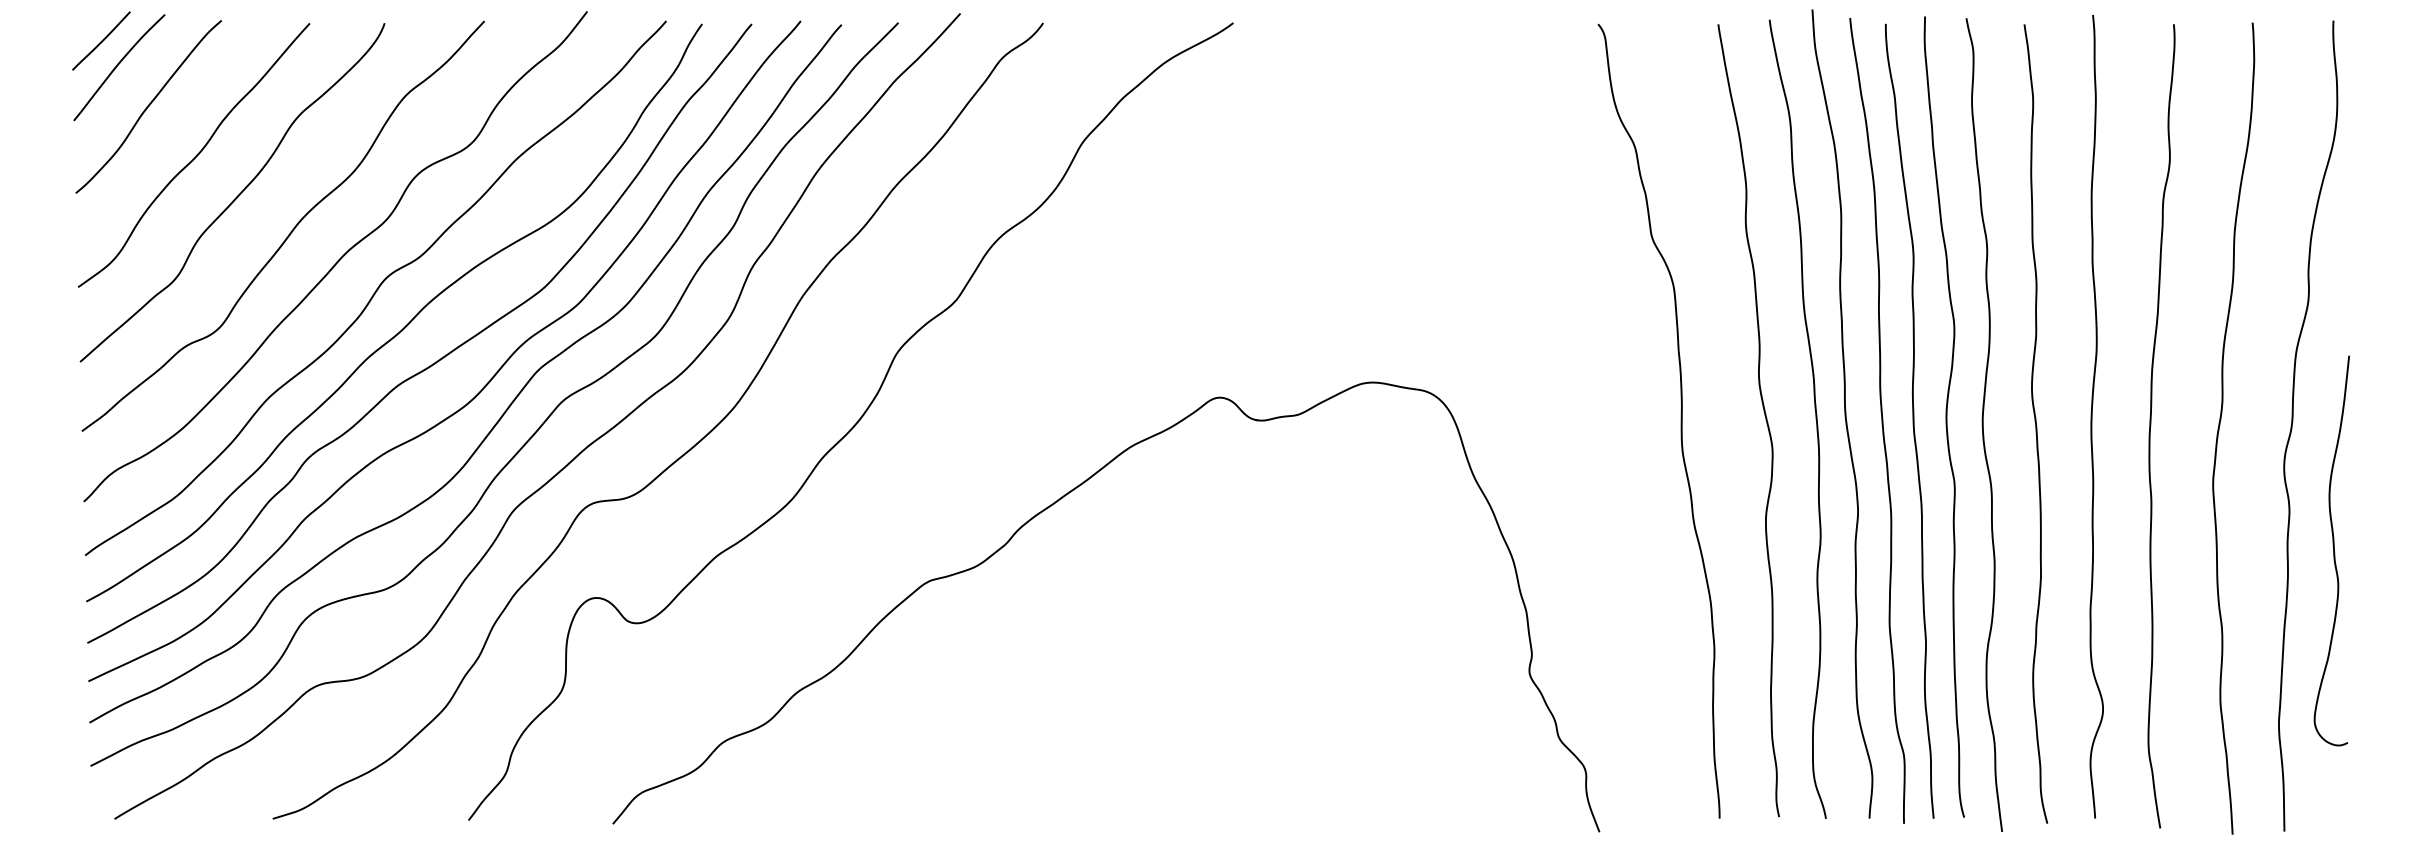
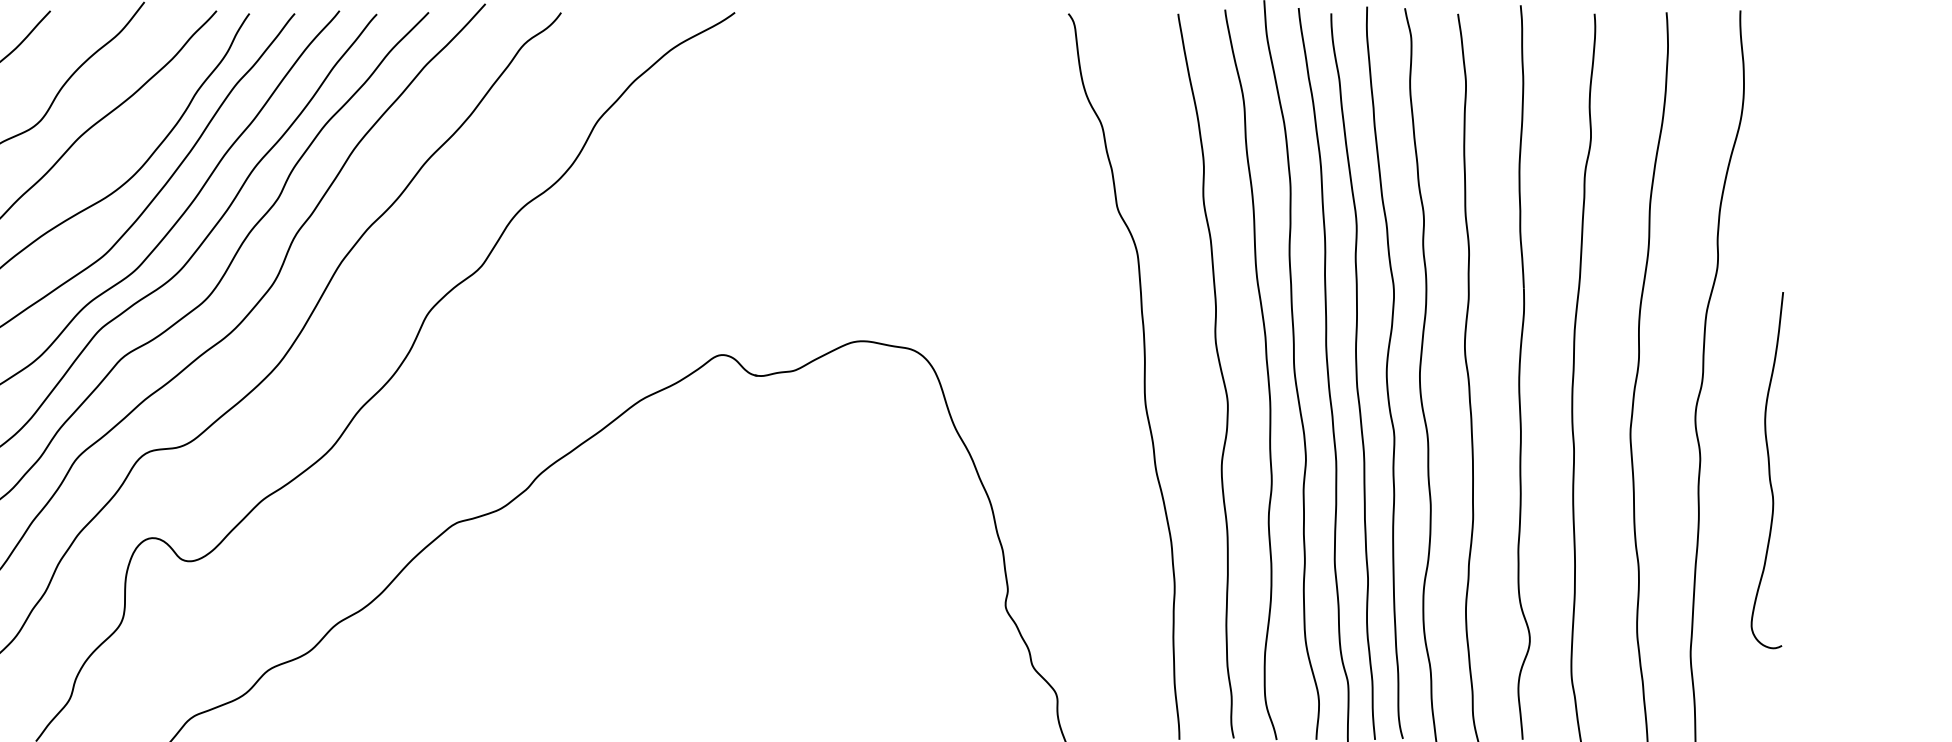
curve: (2333, 550) -> (1768, 470), moved

